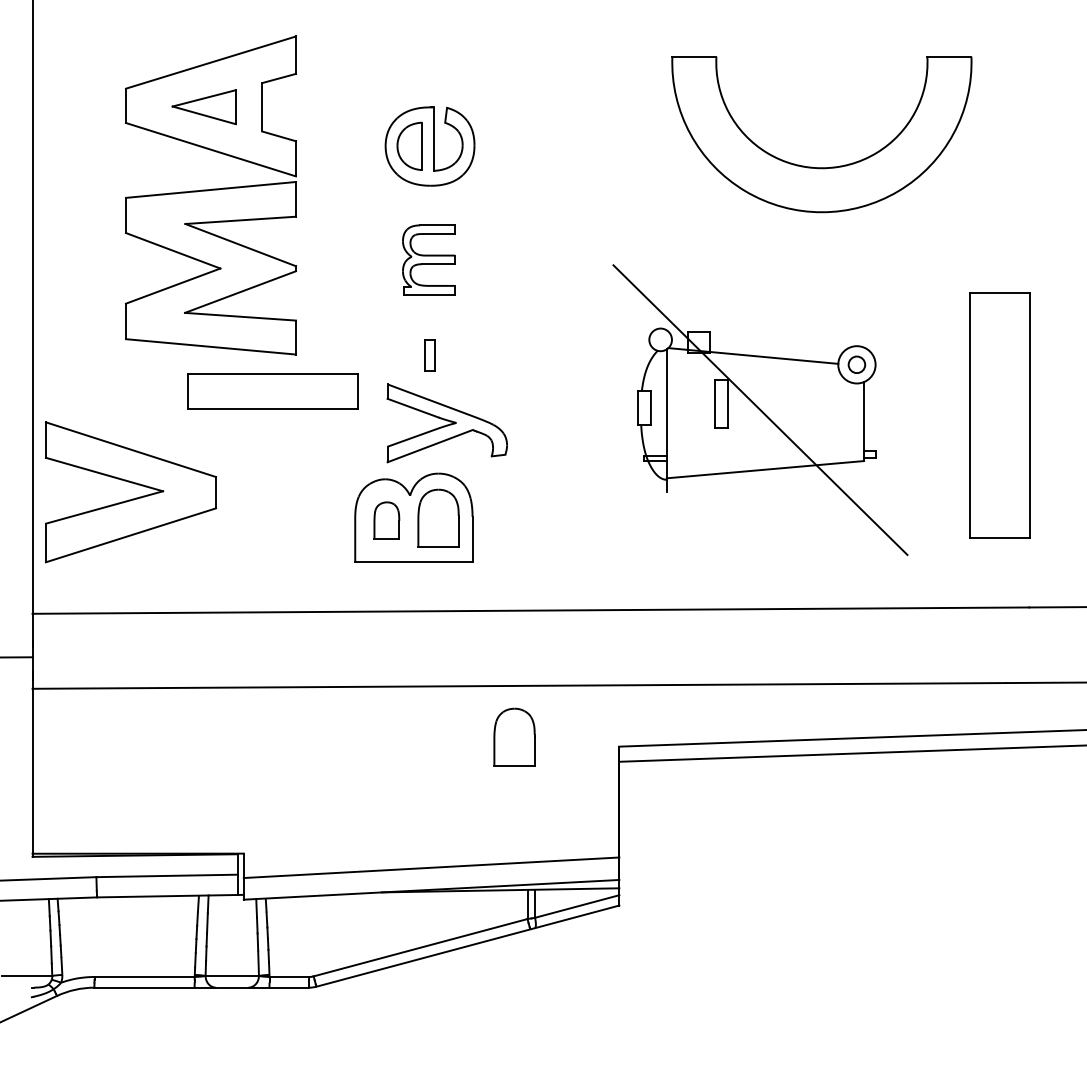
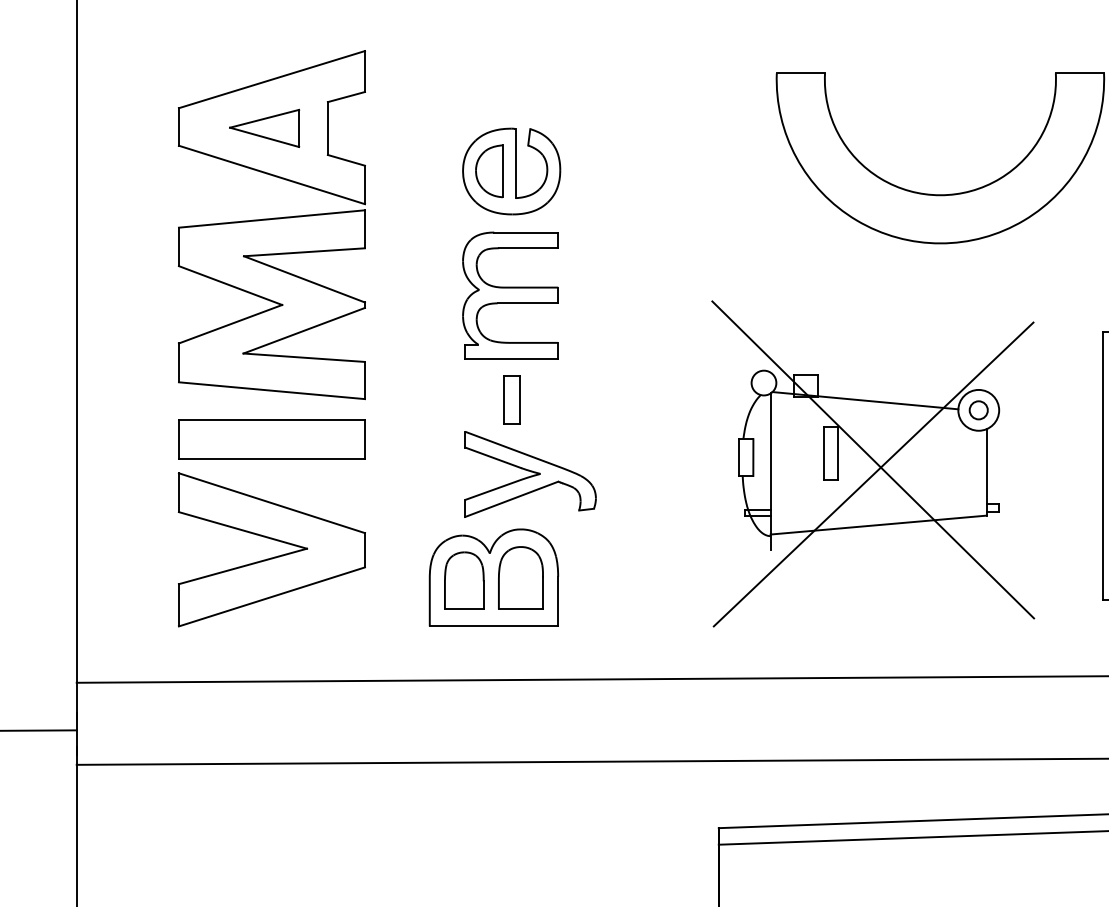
part: (428, 259) -> (509, 295), size x1.67
part: (429, 355) -> (511, 400), size x1.43
part: (272, 391) -> (271, 439), moved
line: (760, 423) -> (873, 474), added
part: (132, 498) -> (273, 556), moved
part: (386, 520) -> (463, 580), size x1.43
part: (514, 736) -> (604, 817), removed

